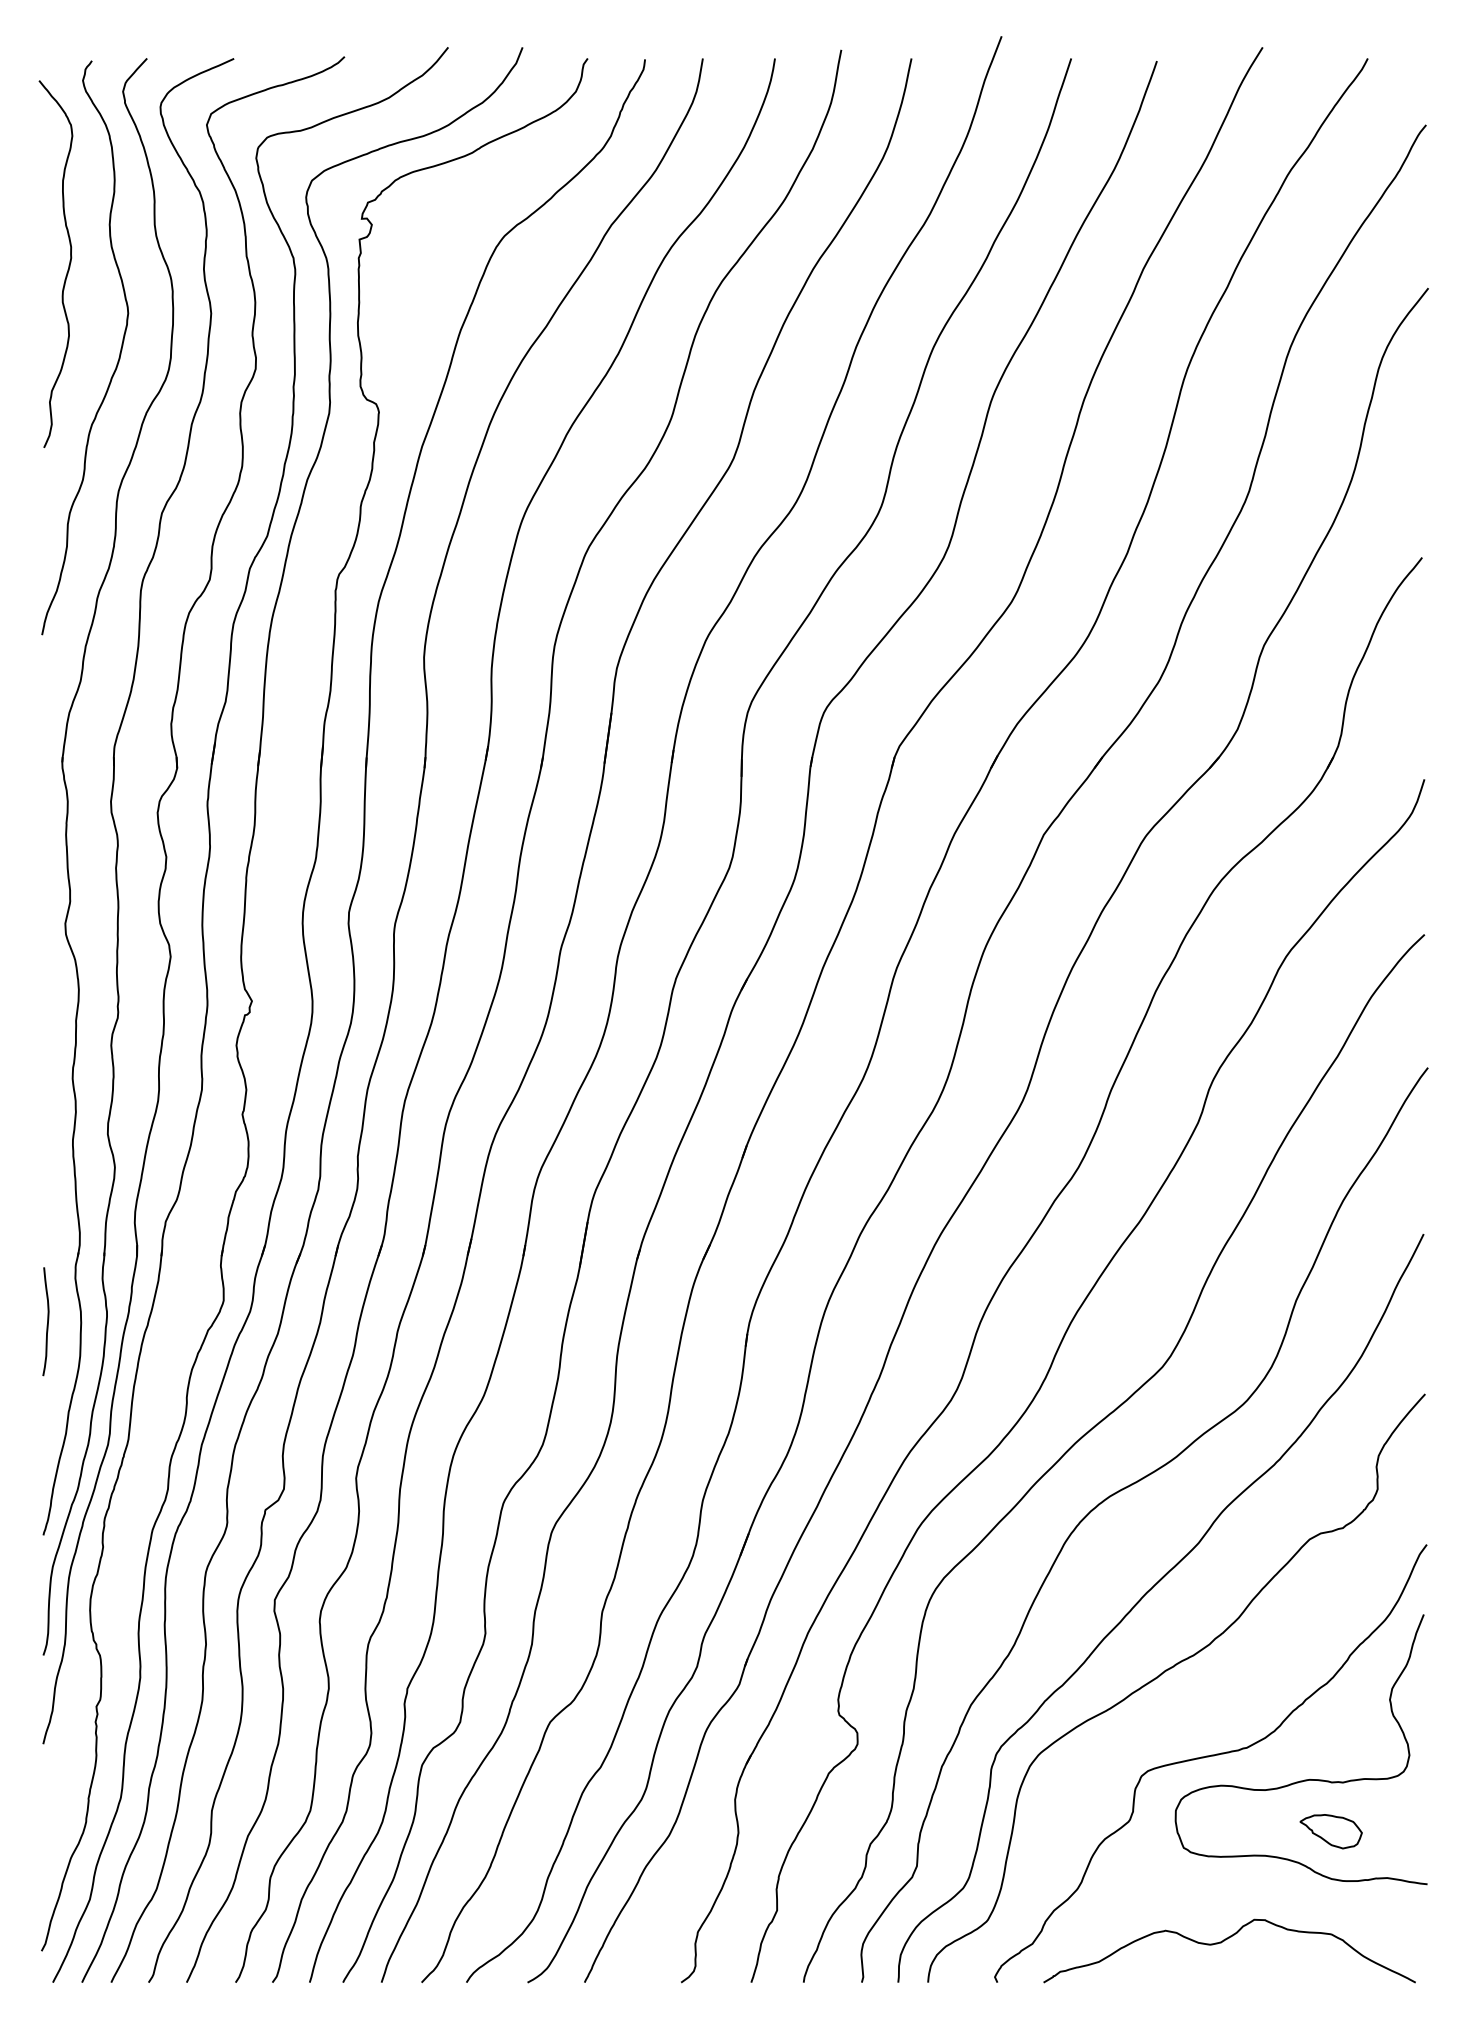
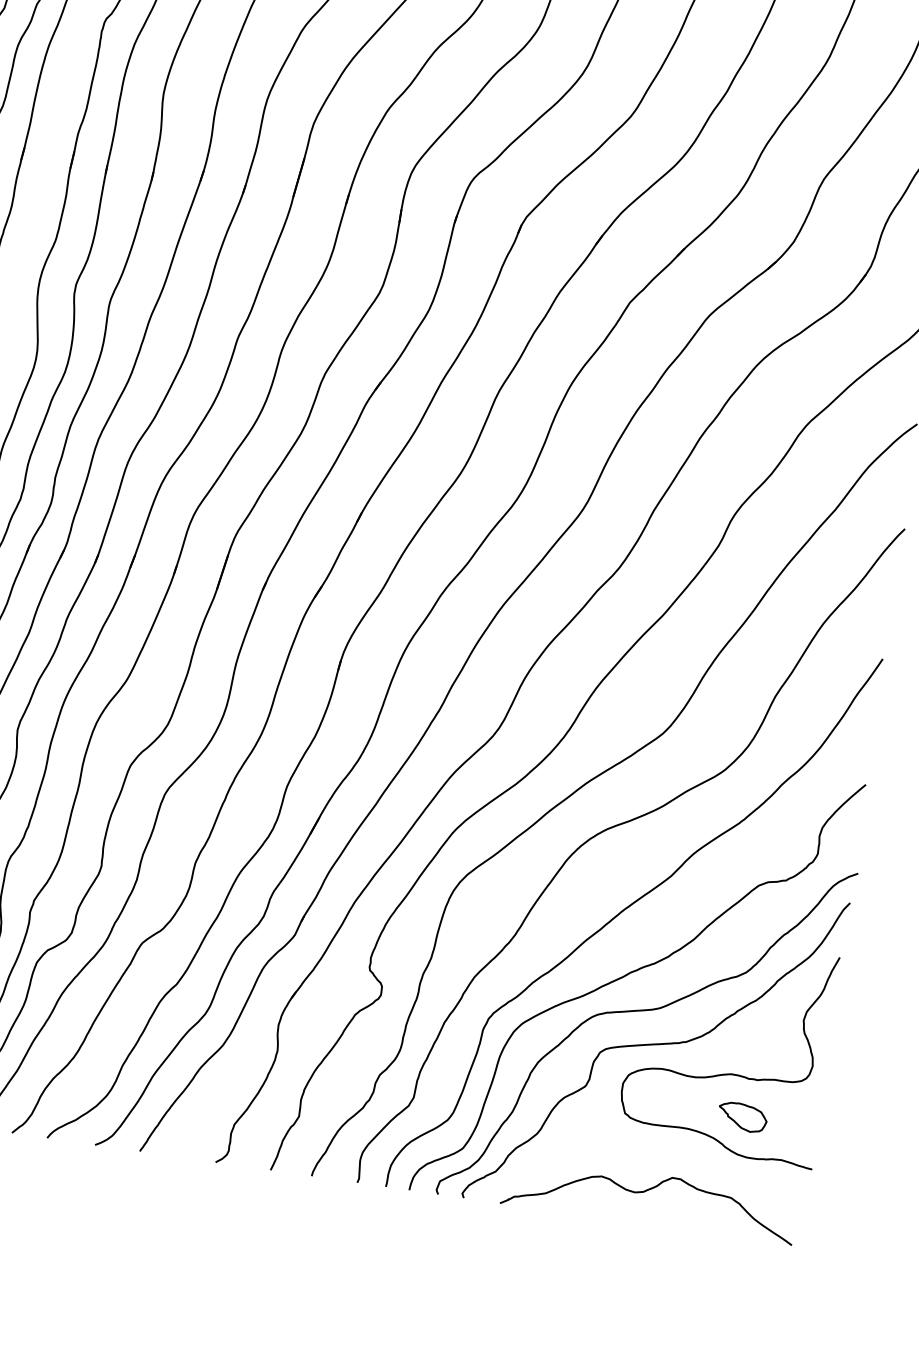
curve: (1191, 1716) -> (646, 1011), added

